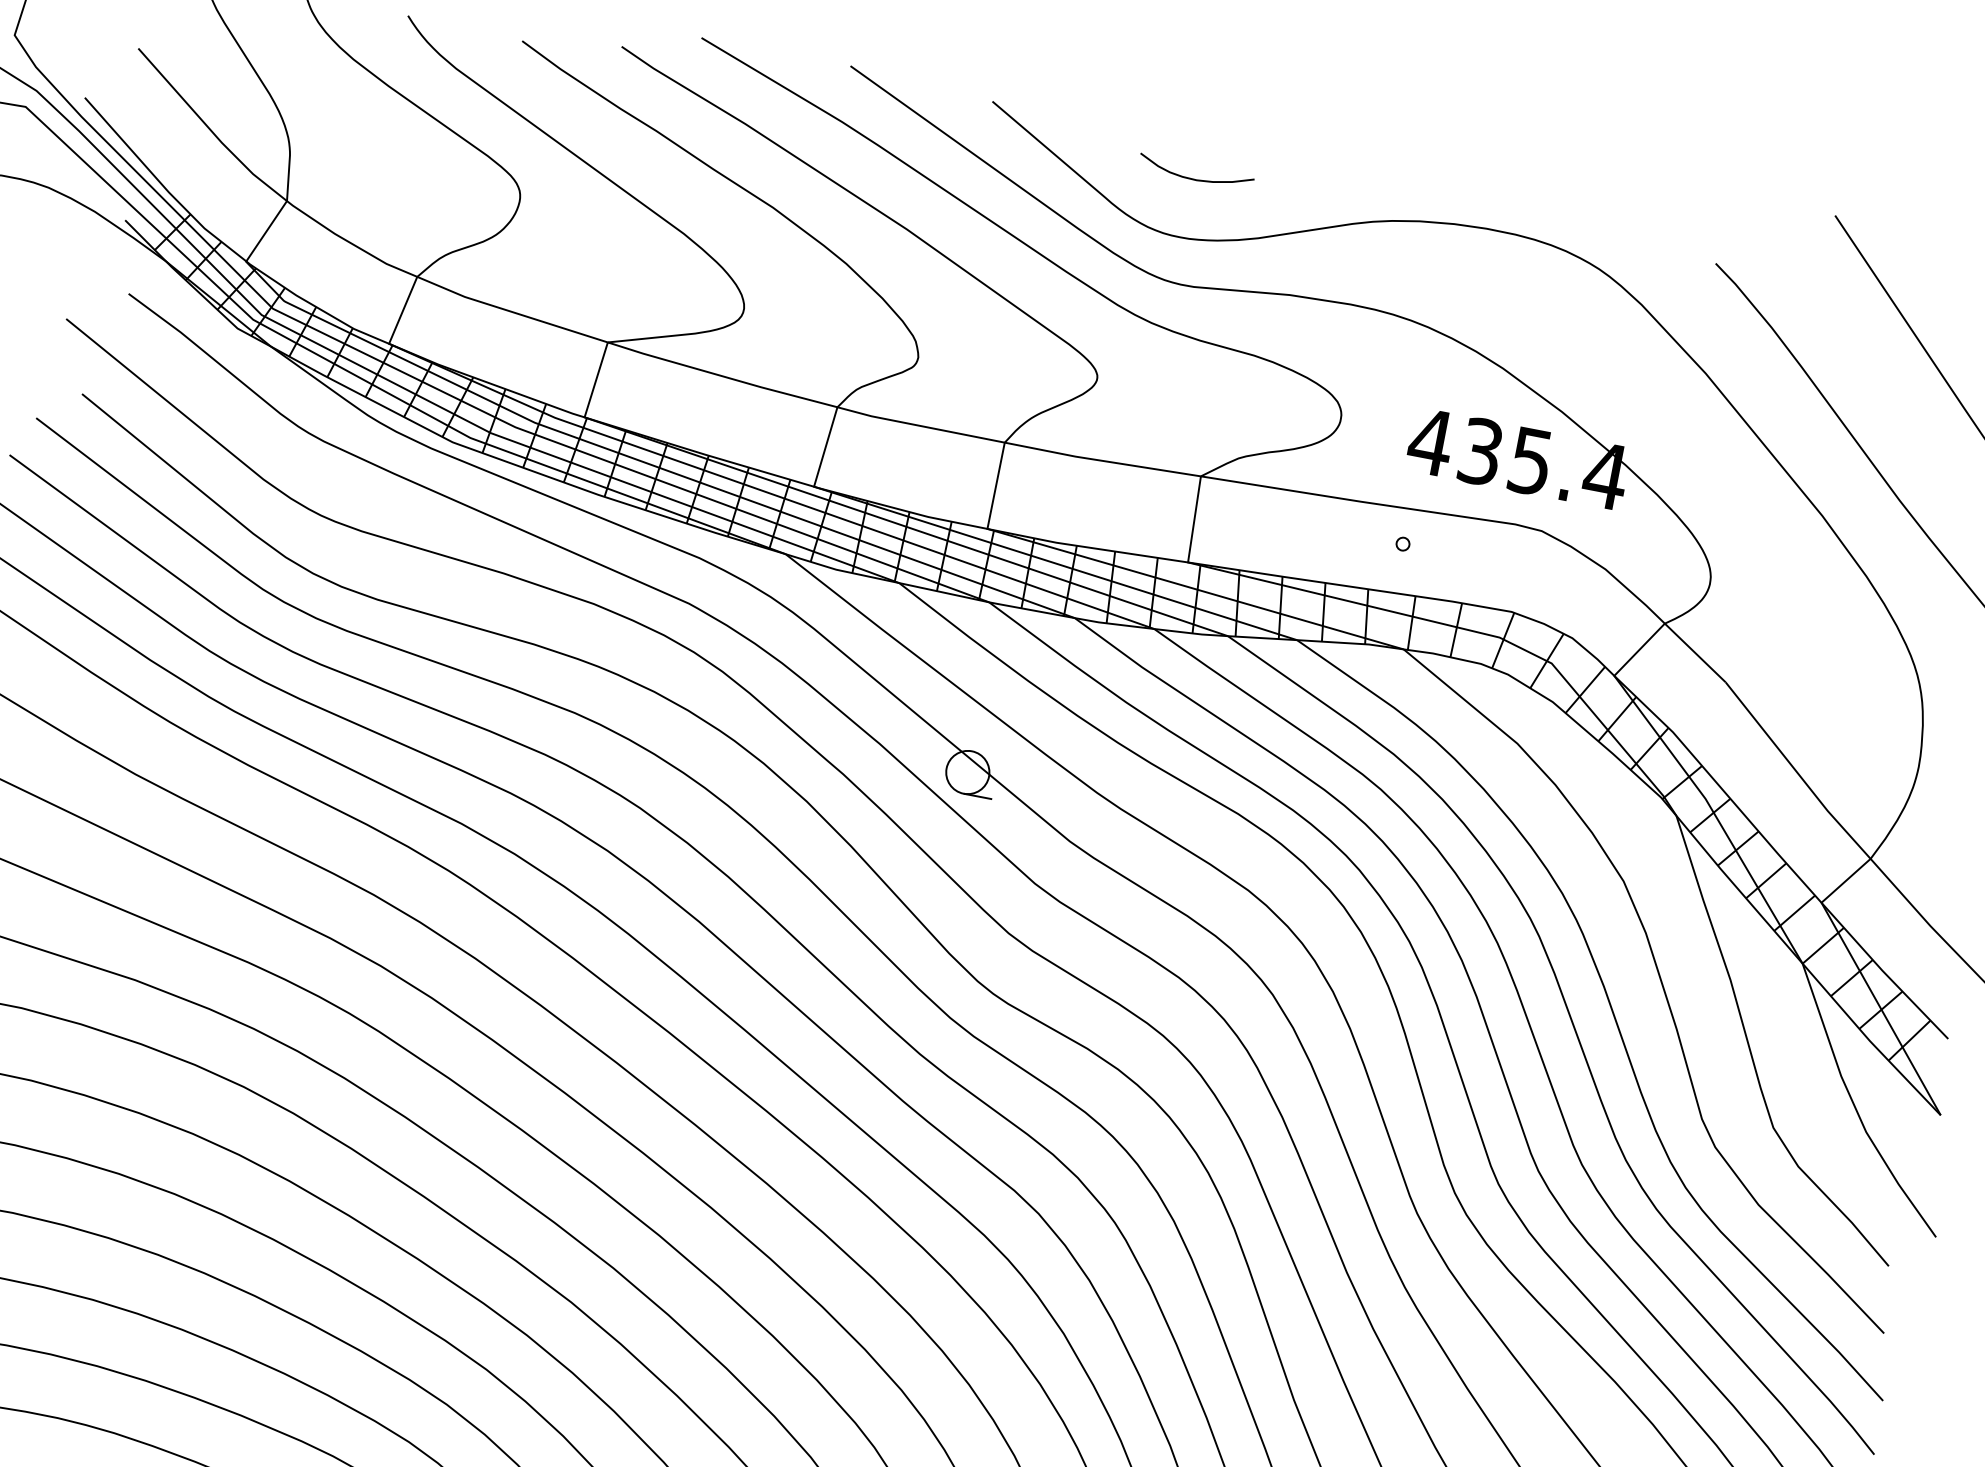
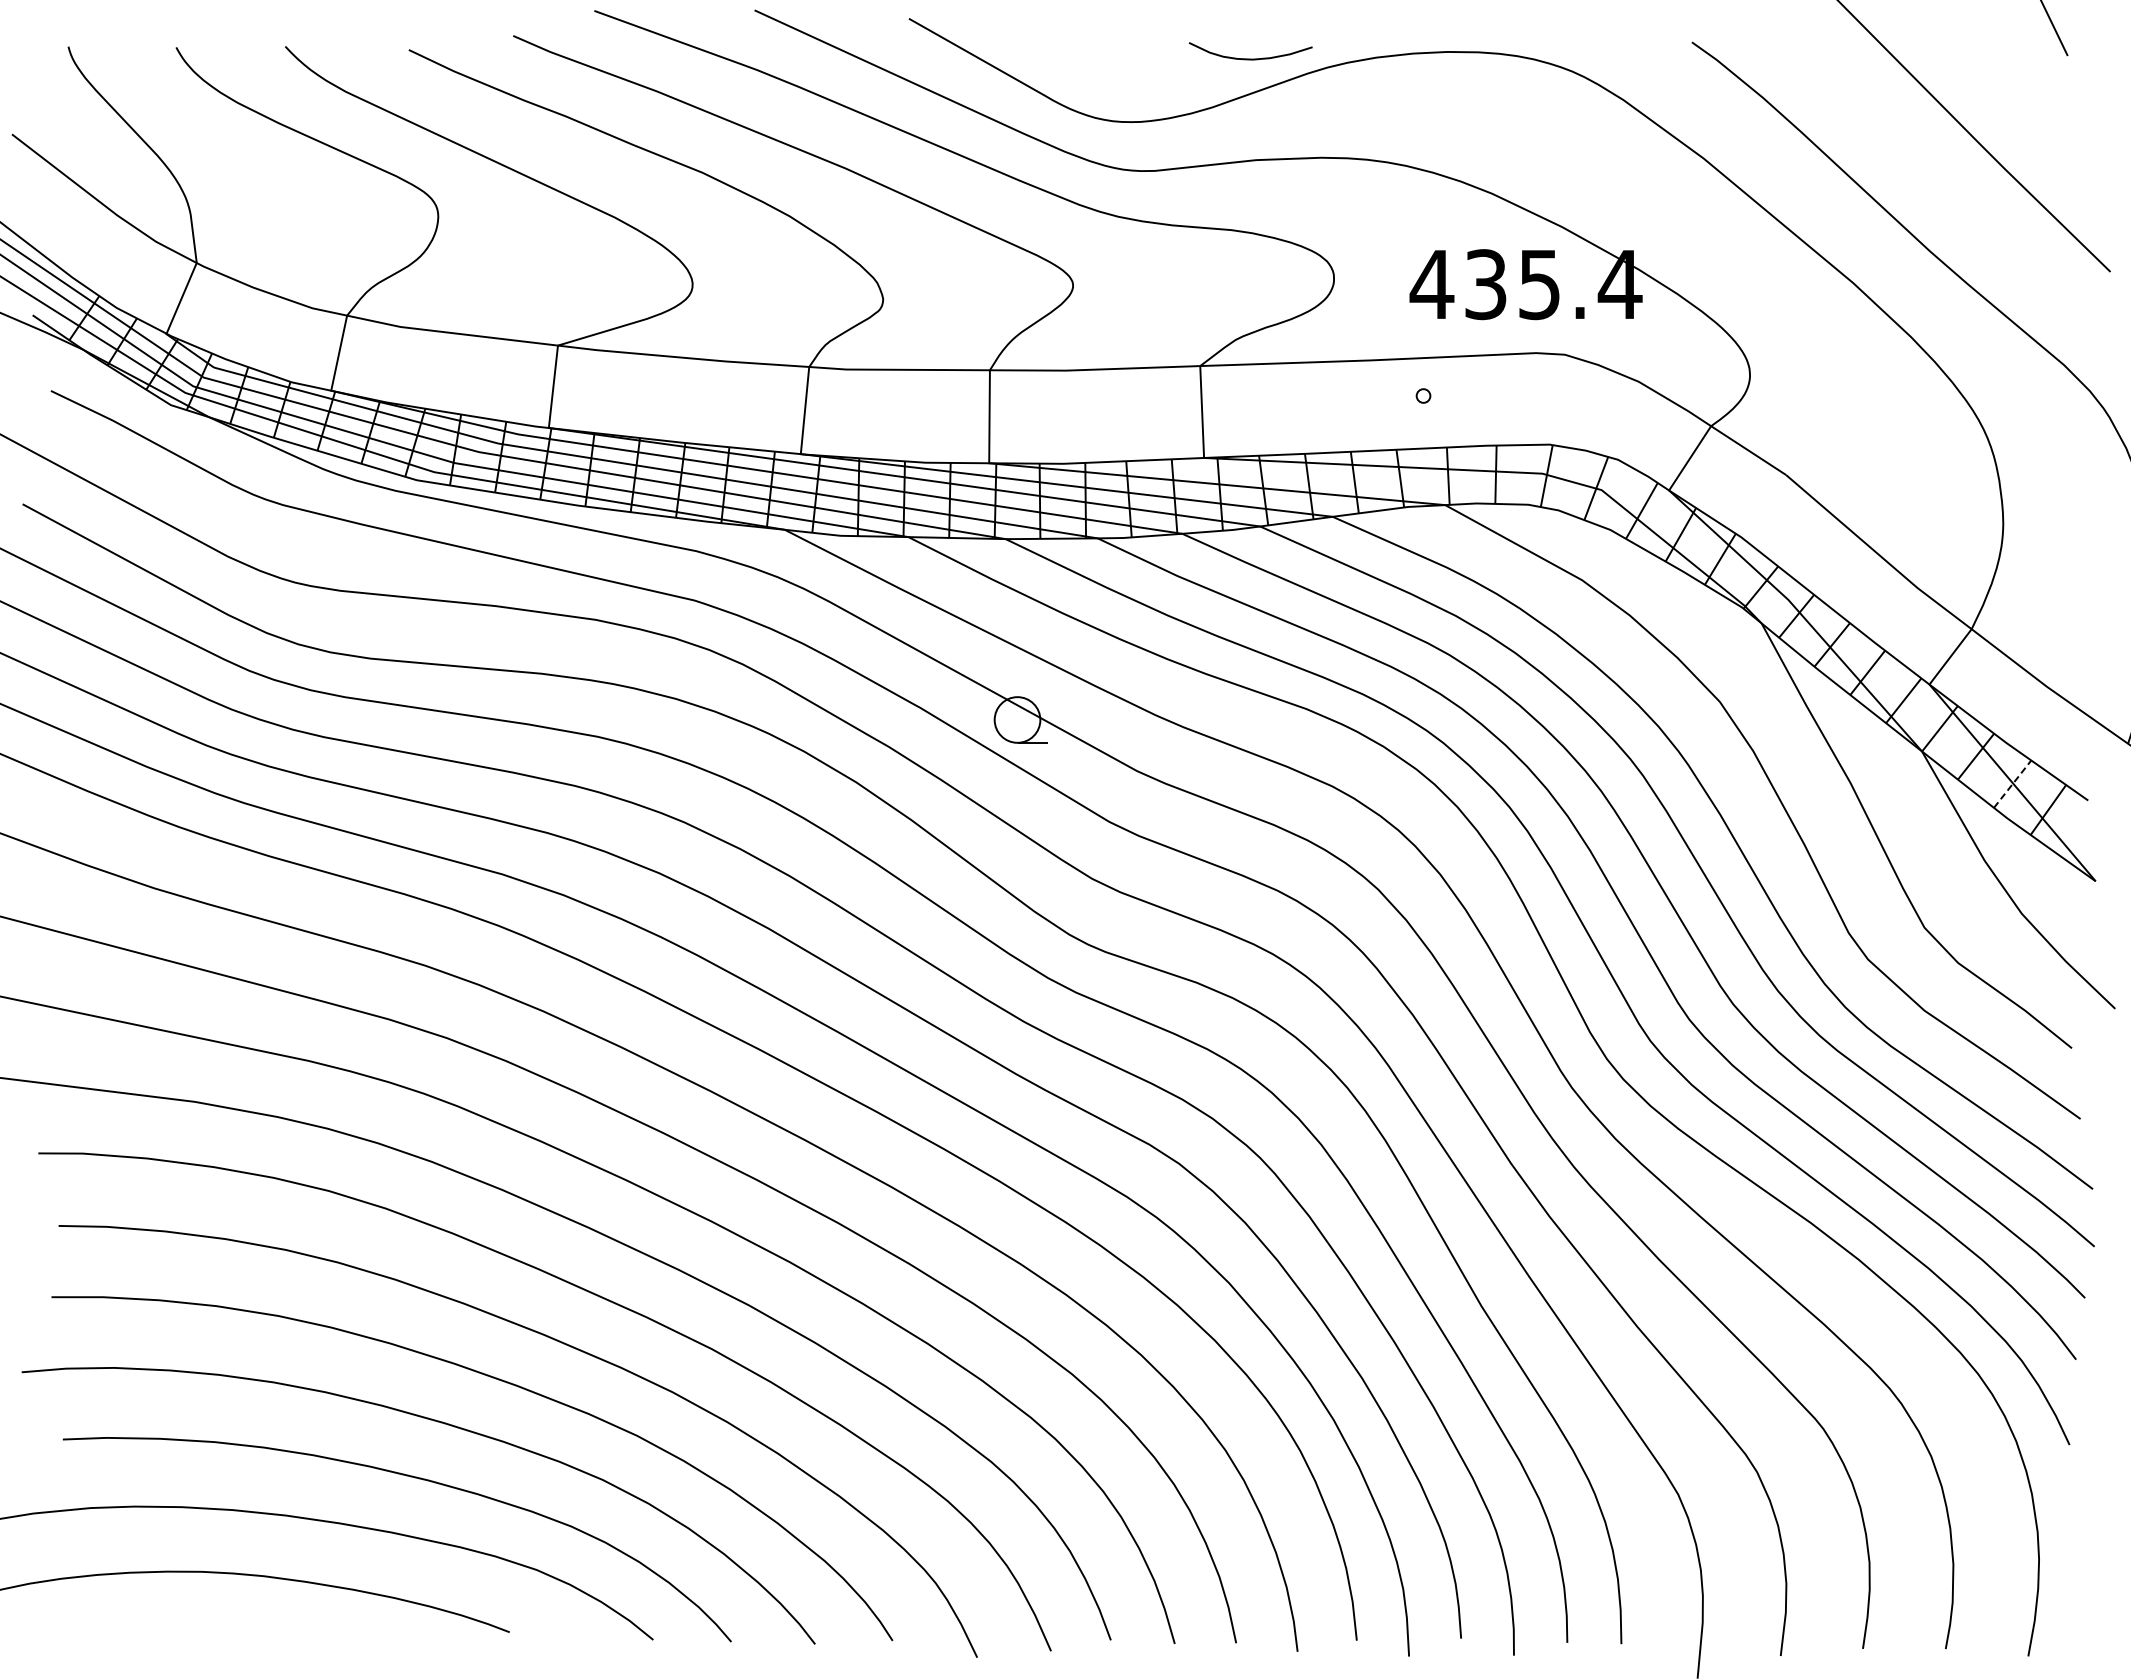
curve: (1194, 178) -> (1250, 58), moved
line: (1880, 1009) -> (2012, 783), solid -> dashed

